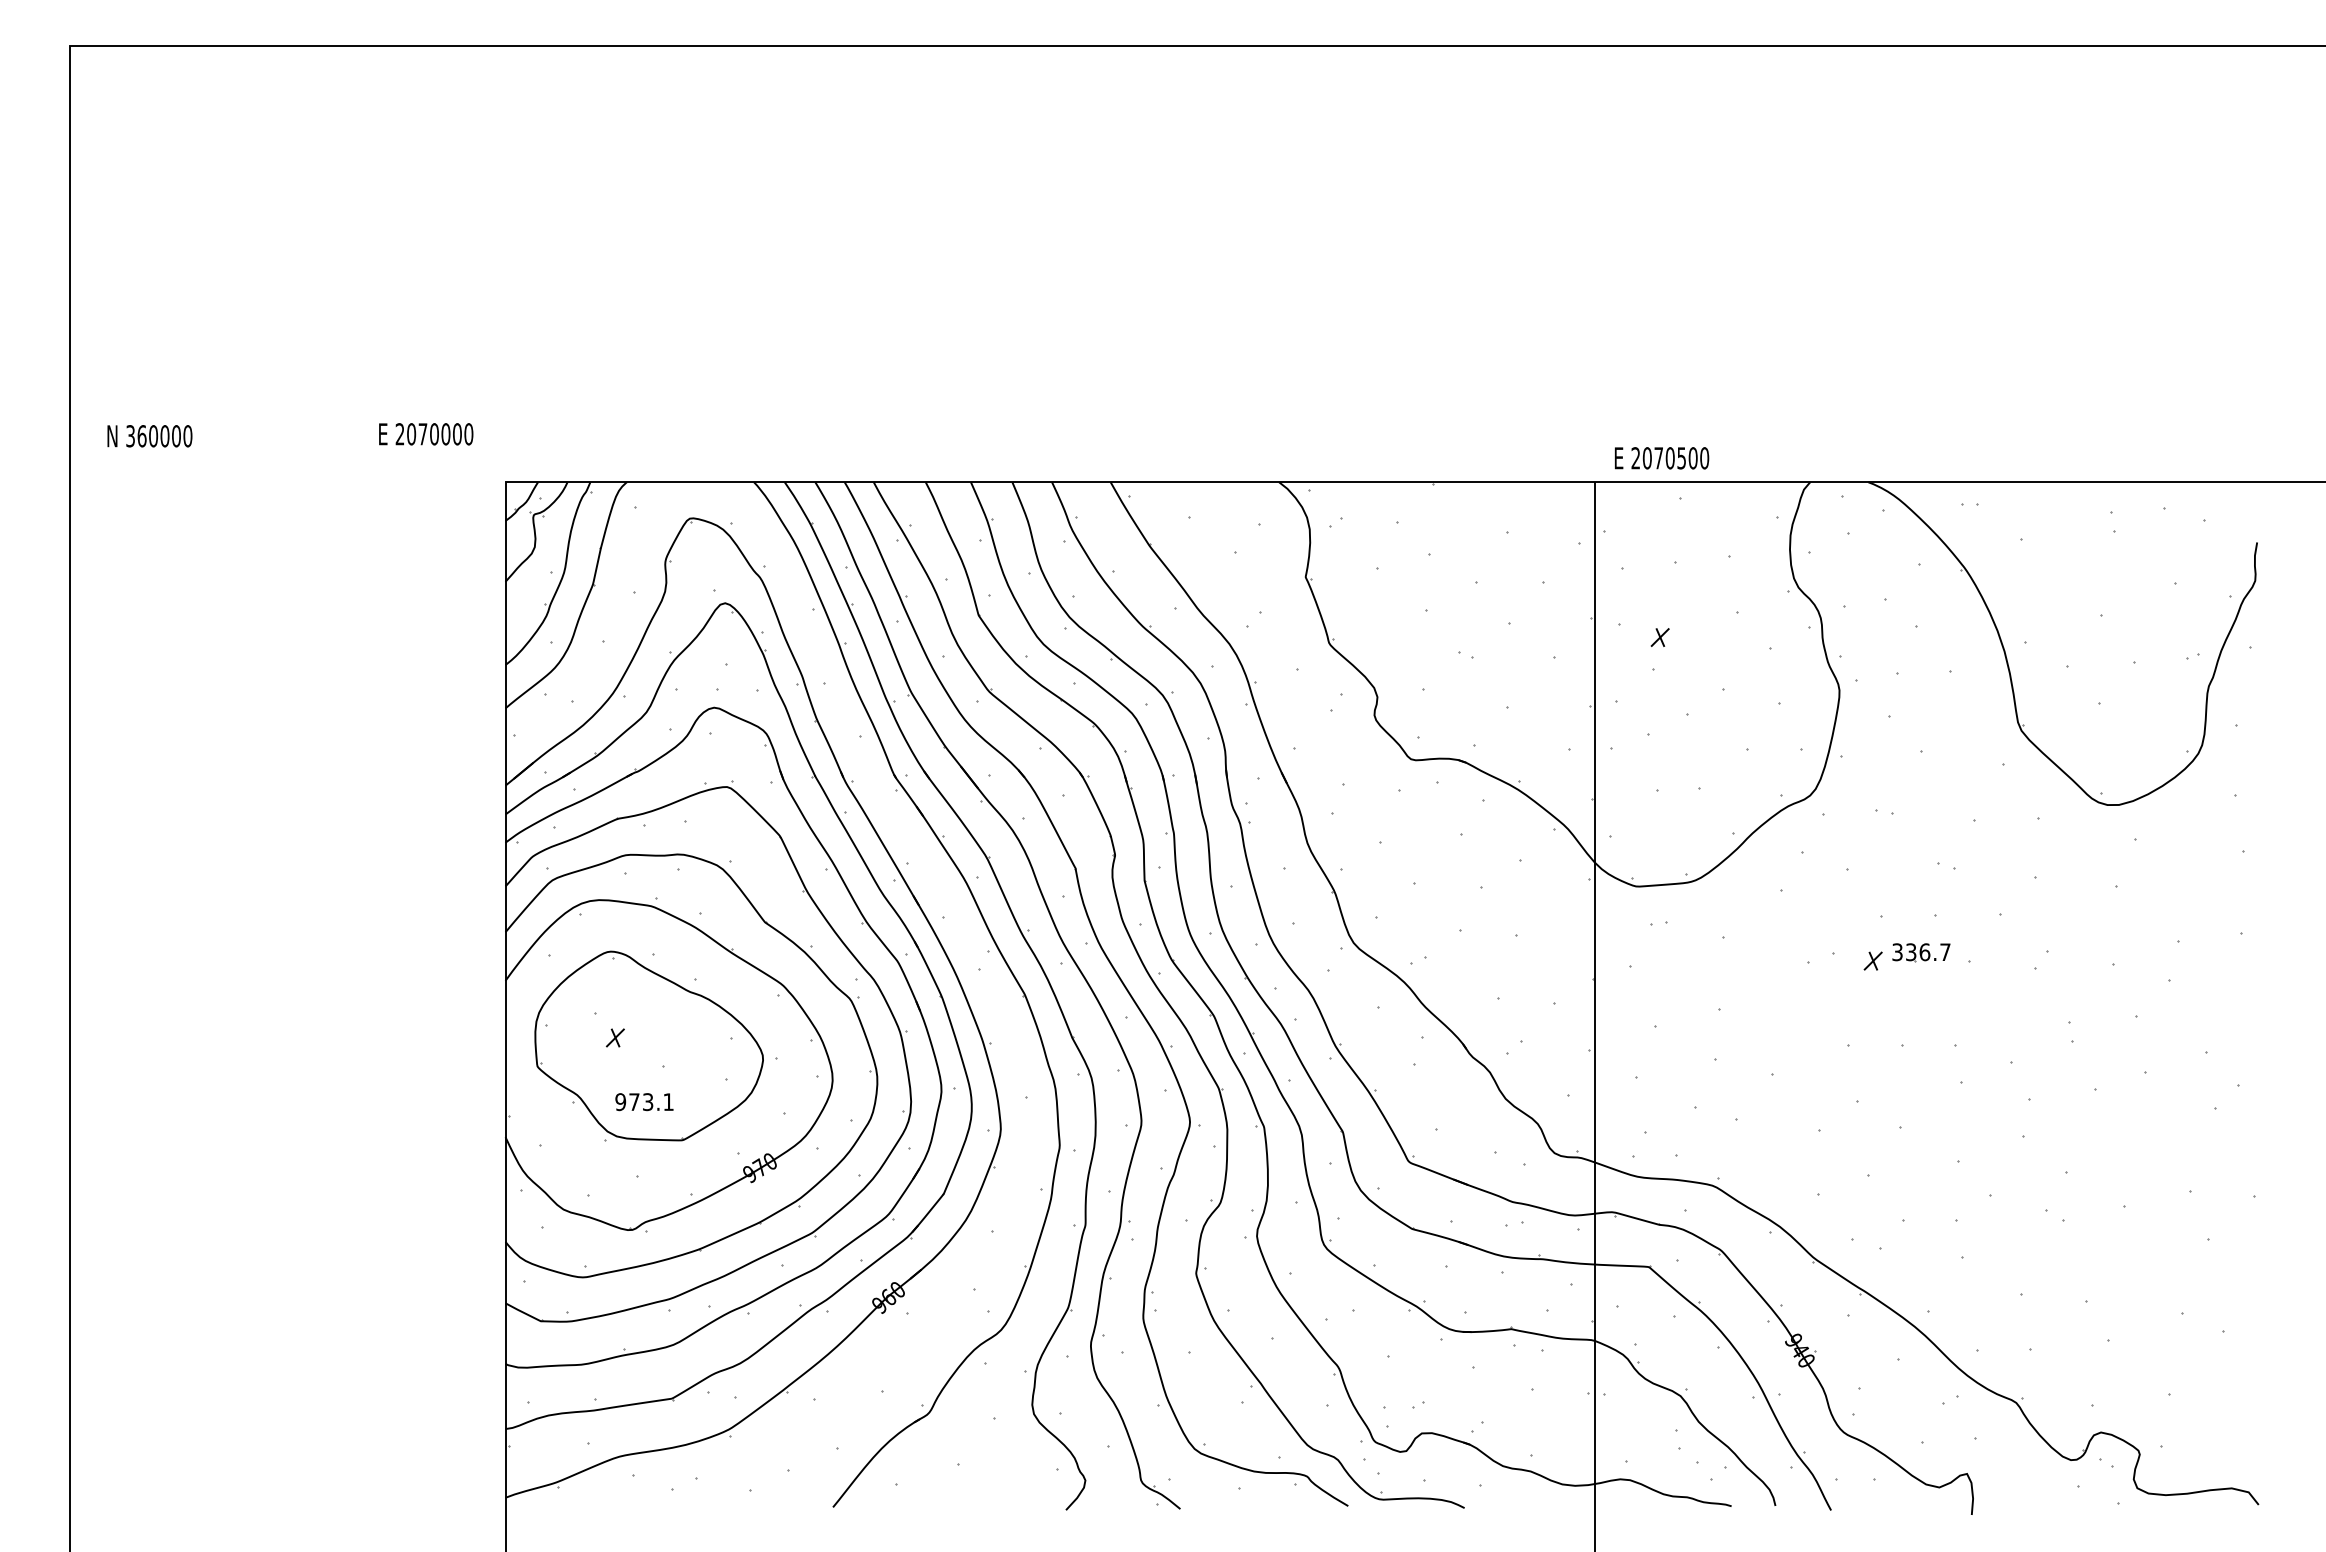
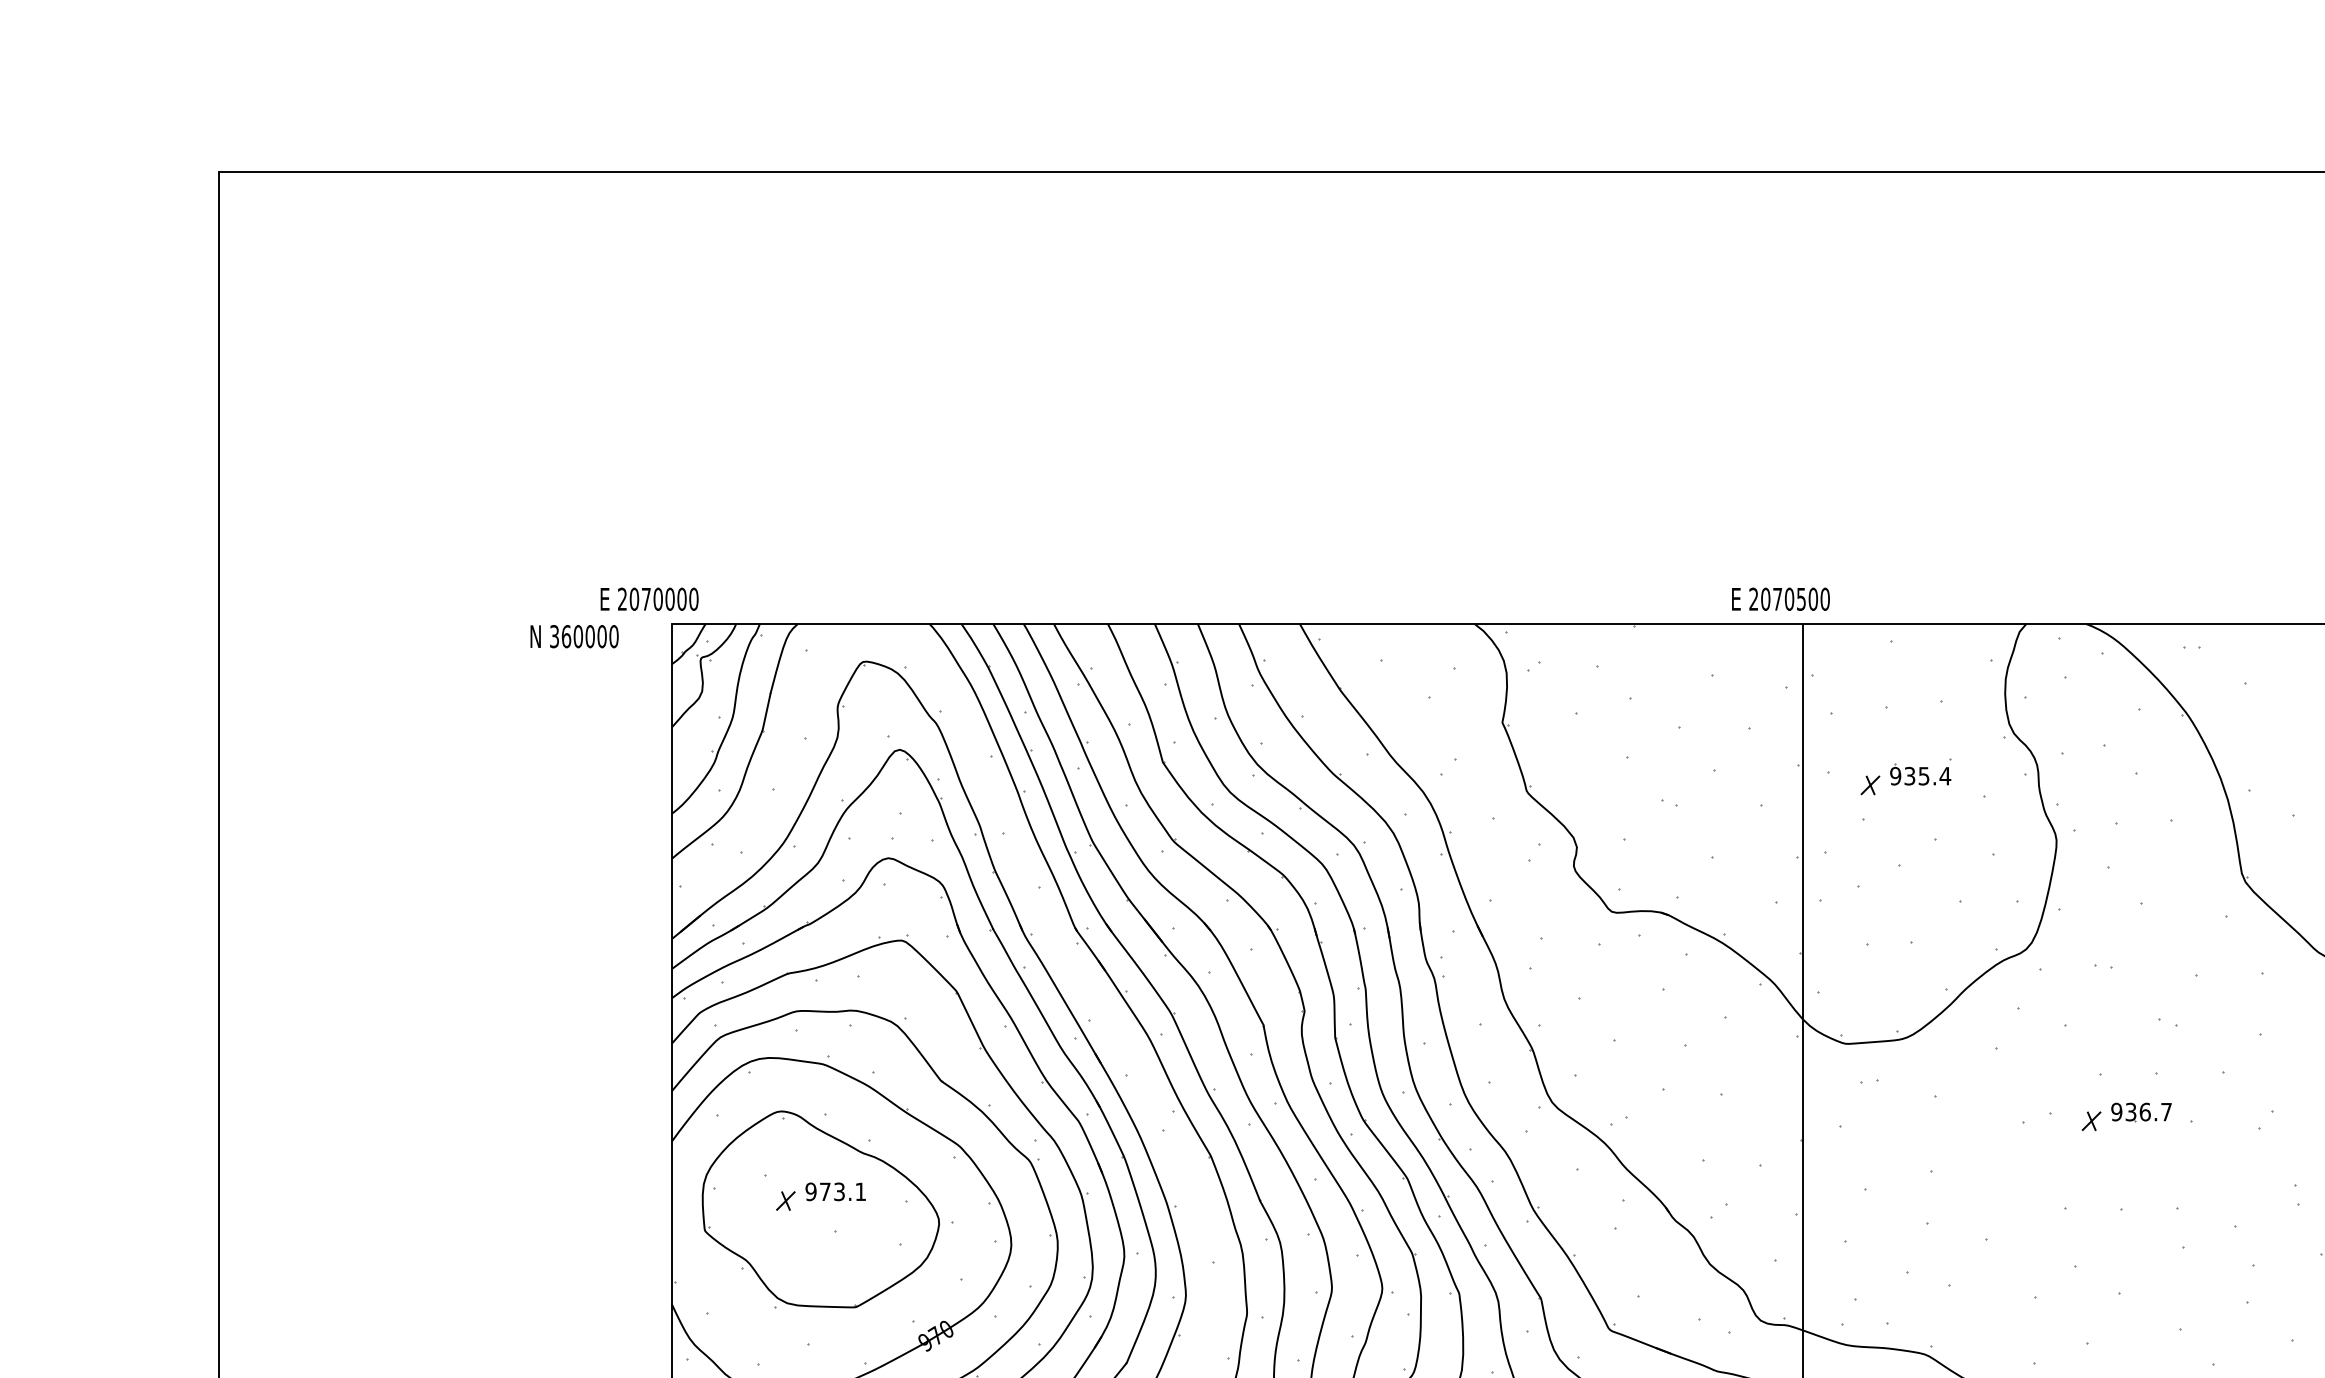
text: (426, 434) -> (649, 599), moved
text: (149, 436) -> (574, 636), moved
text: (1662, 458) -> (1781, 599), moved
part: (1708, 626) -> (1920, 773), added
text: (1897, 951) -> (2116, 1111), 336.7 -> 936.7
text: (644, 1102) -> (835, 1192), moved

